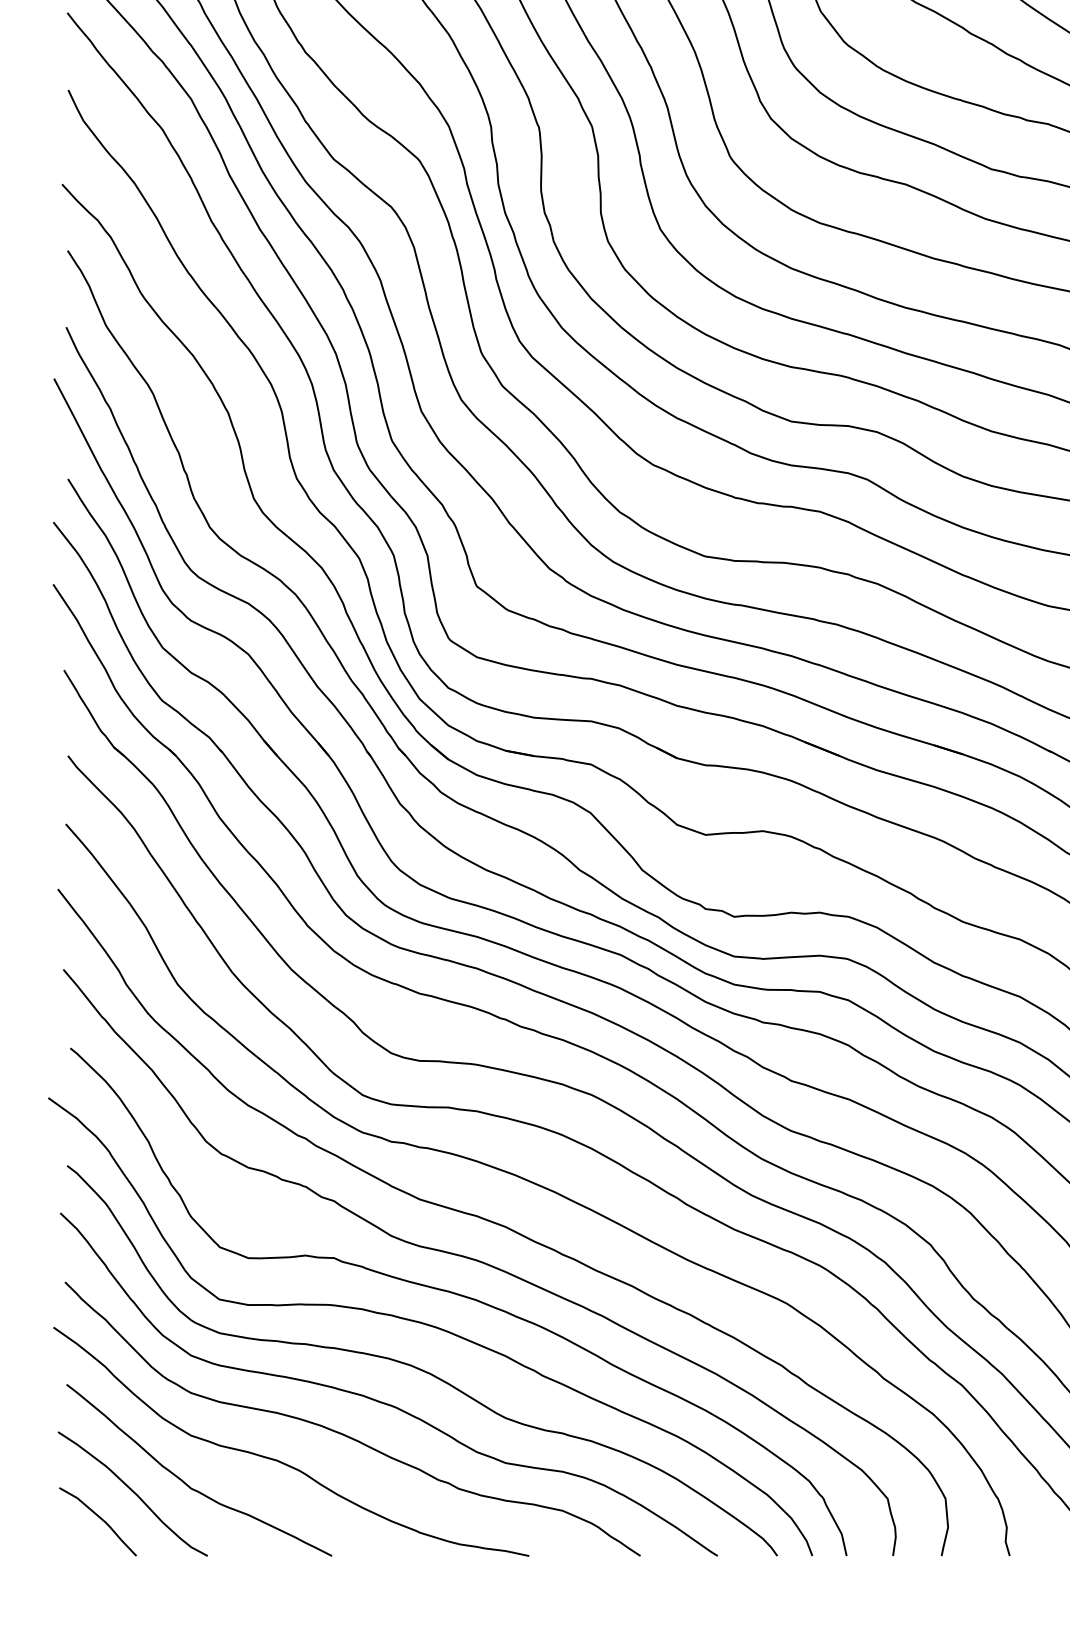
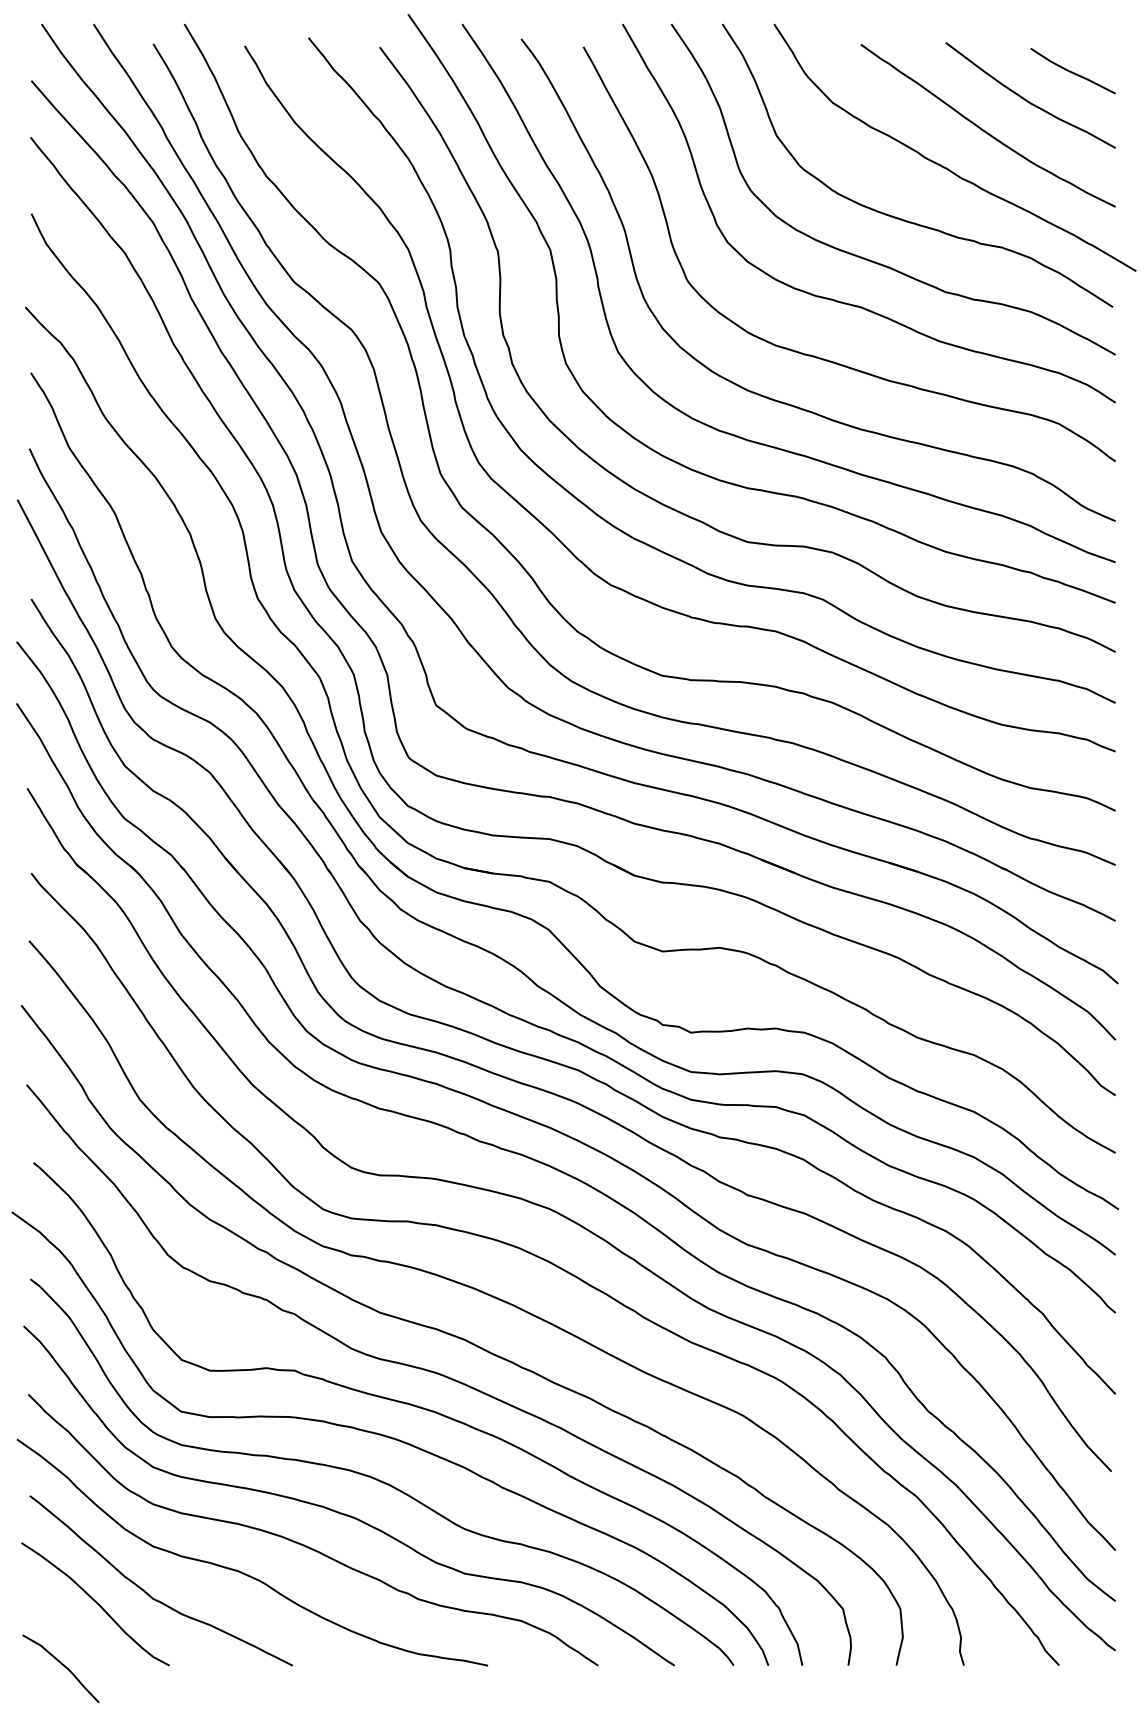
curve: (99, 1518) -> (62, 1665), moved

